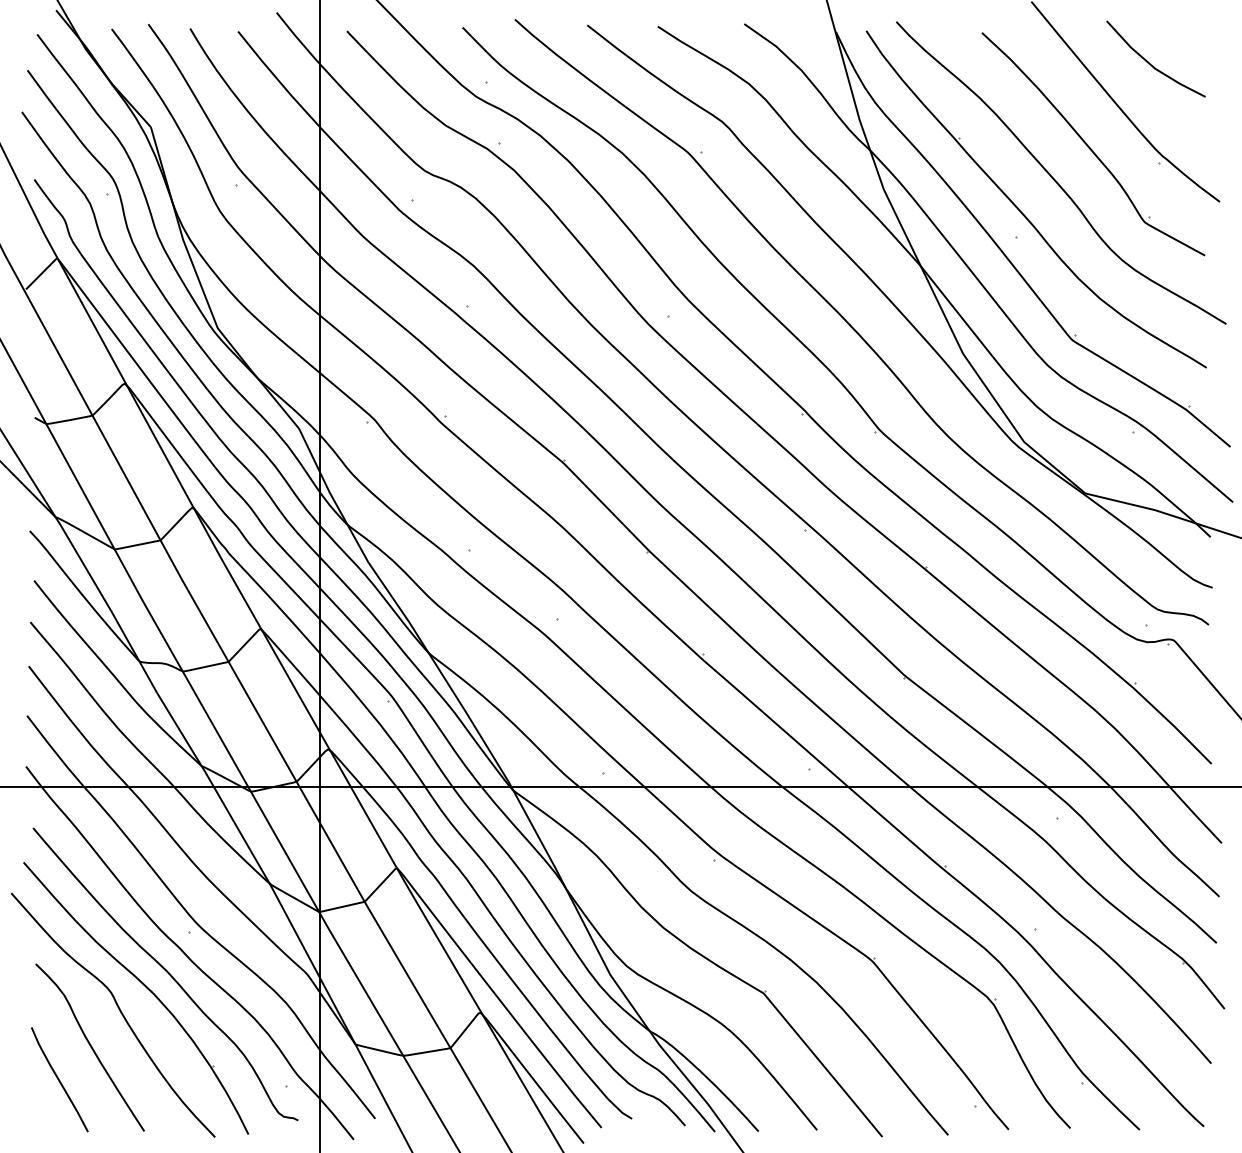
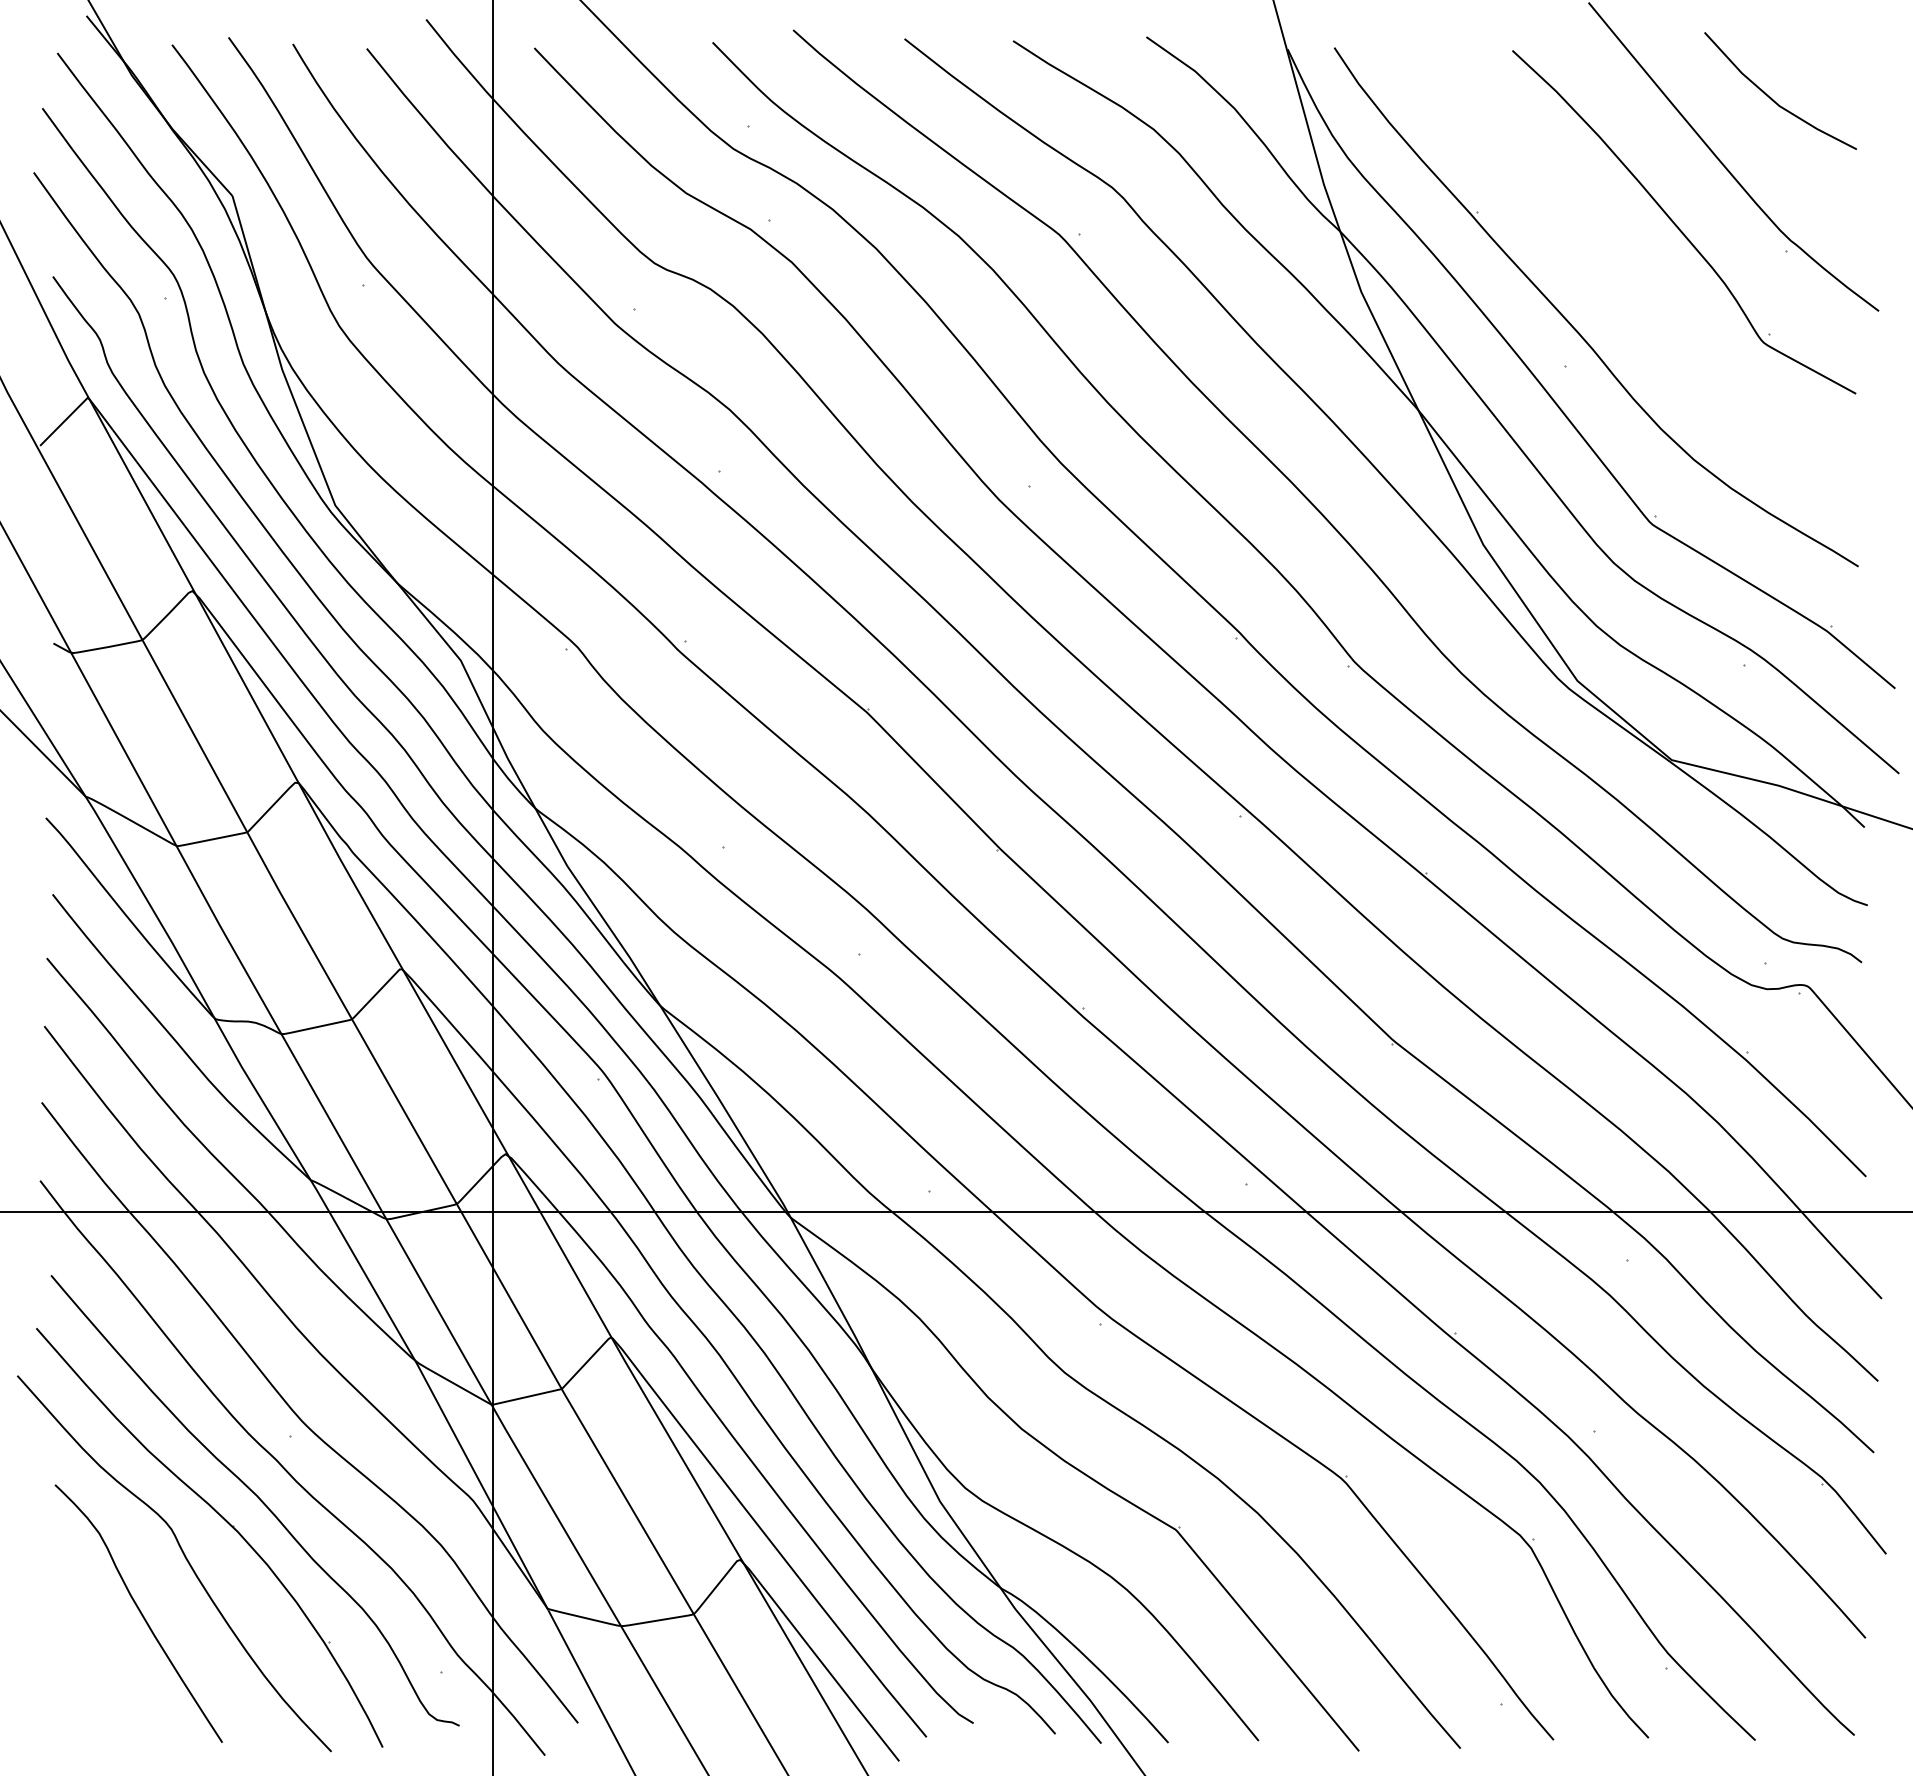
curve: (1054, 178) -> (1624, 275), removed
curve: (59, 1079) -> (91, 1662), removed

